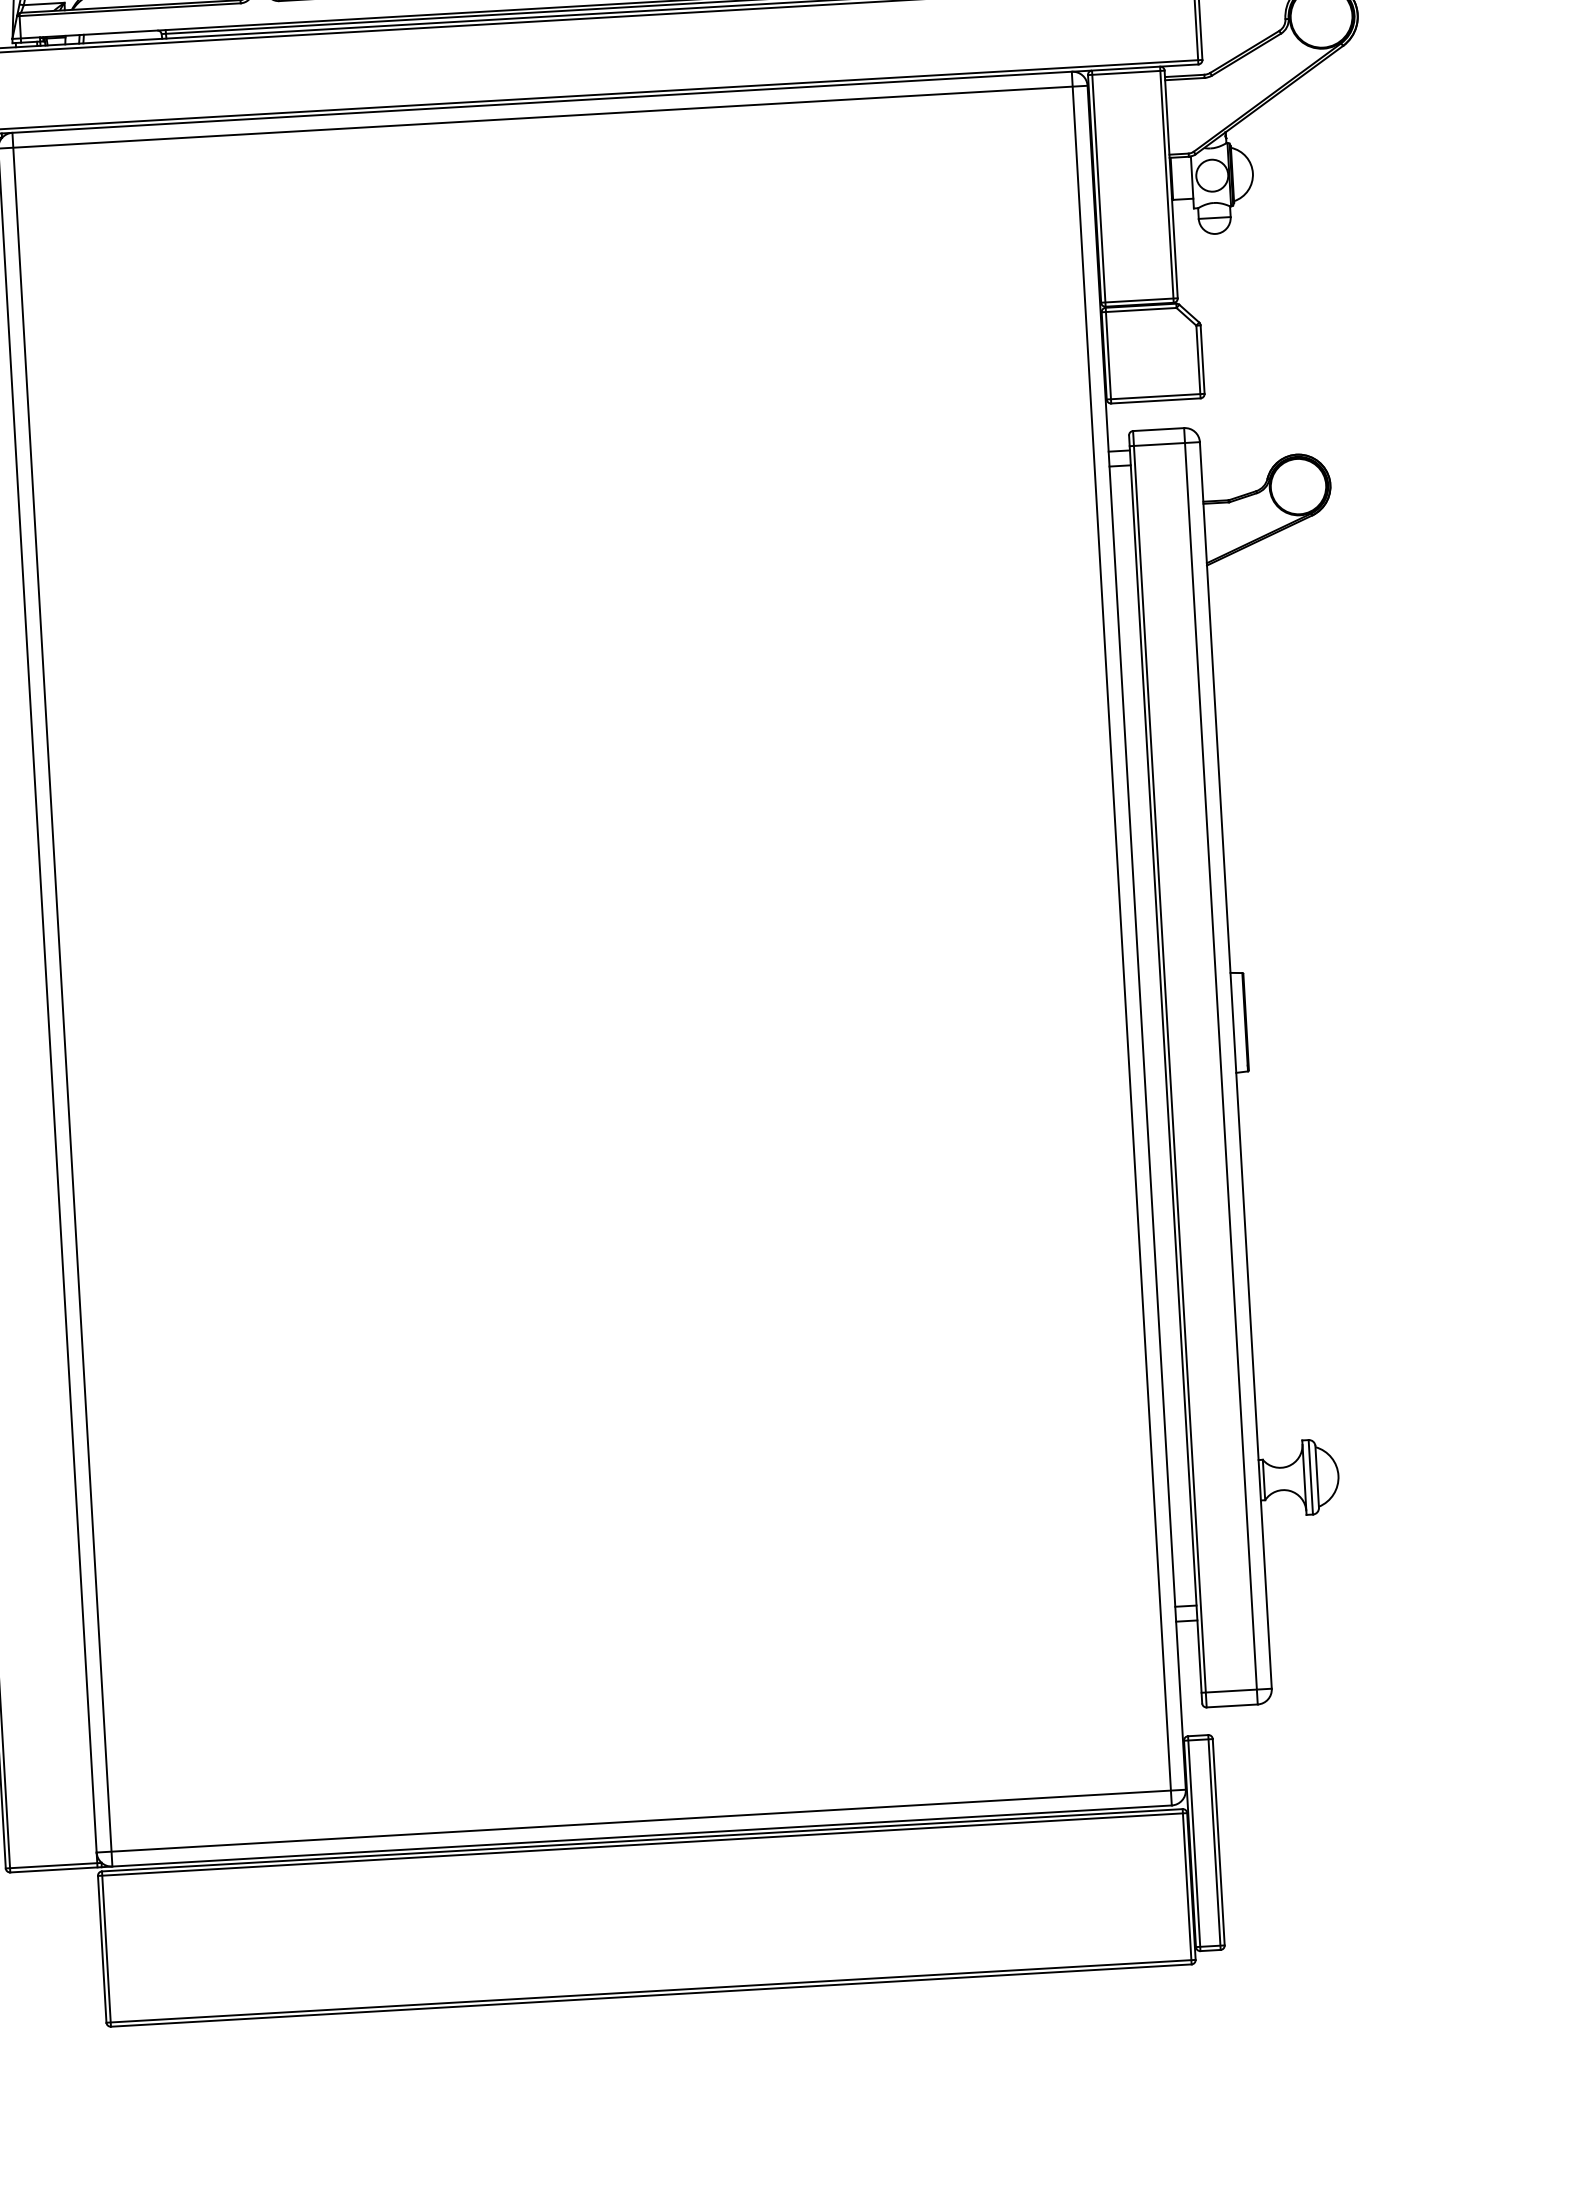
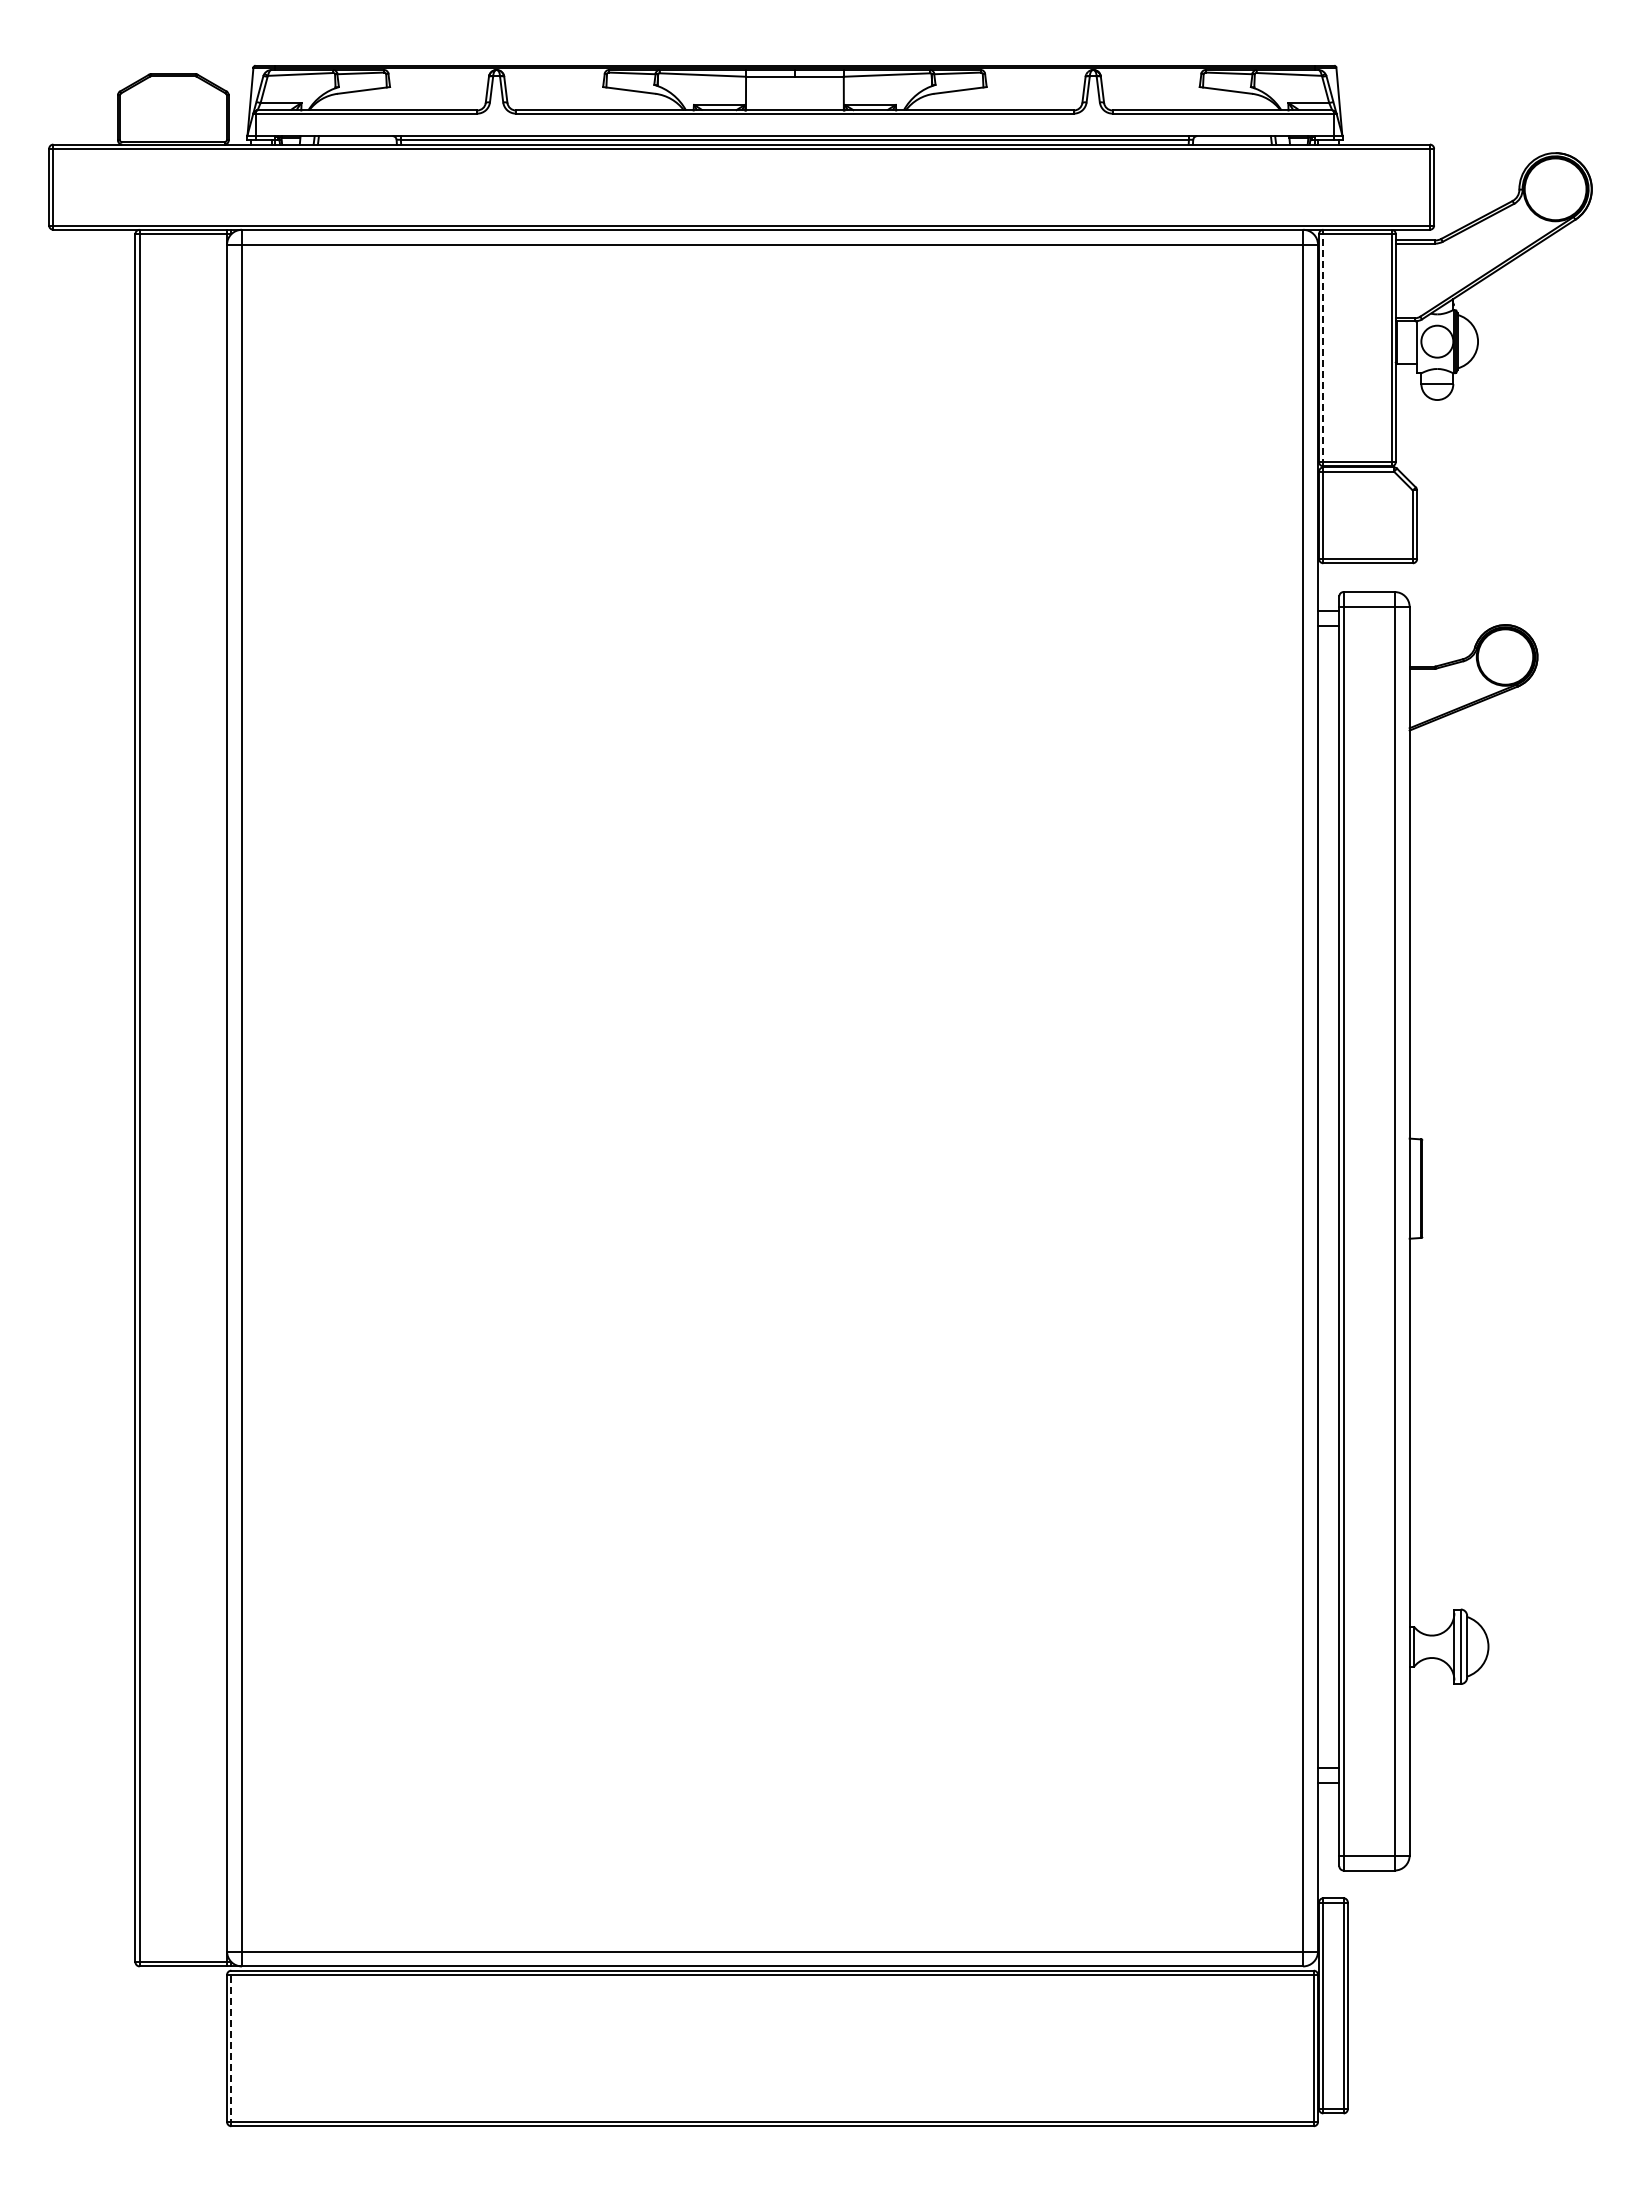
line: (1099, 189) -> (1323, 348), solid -> dashed
line: (106, 1949) -> (231, 2048), solid -> dashed

